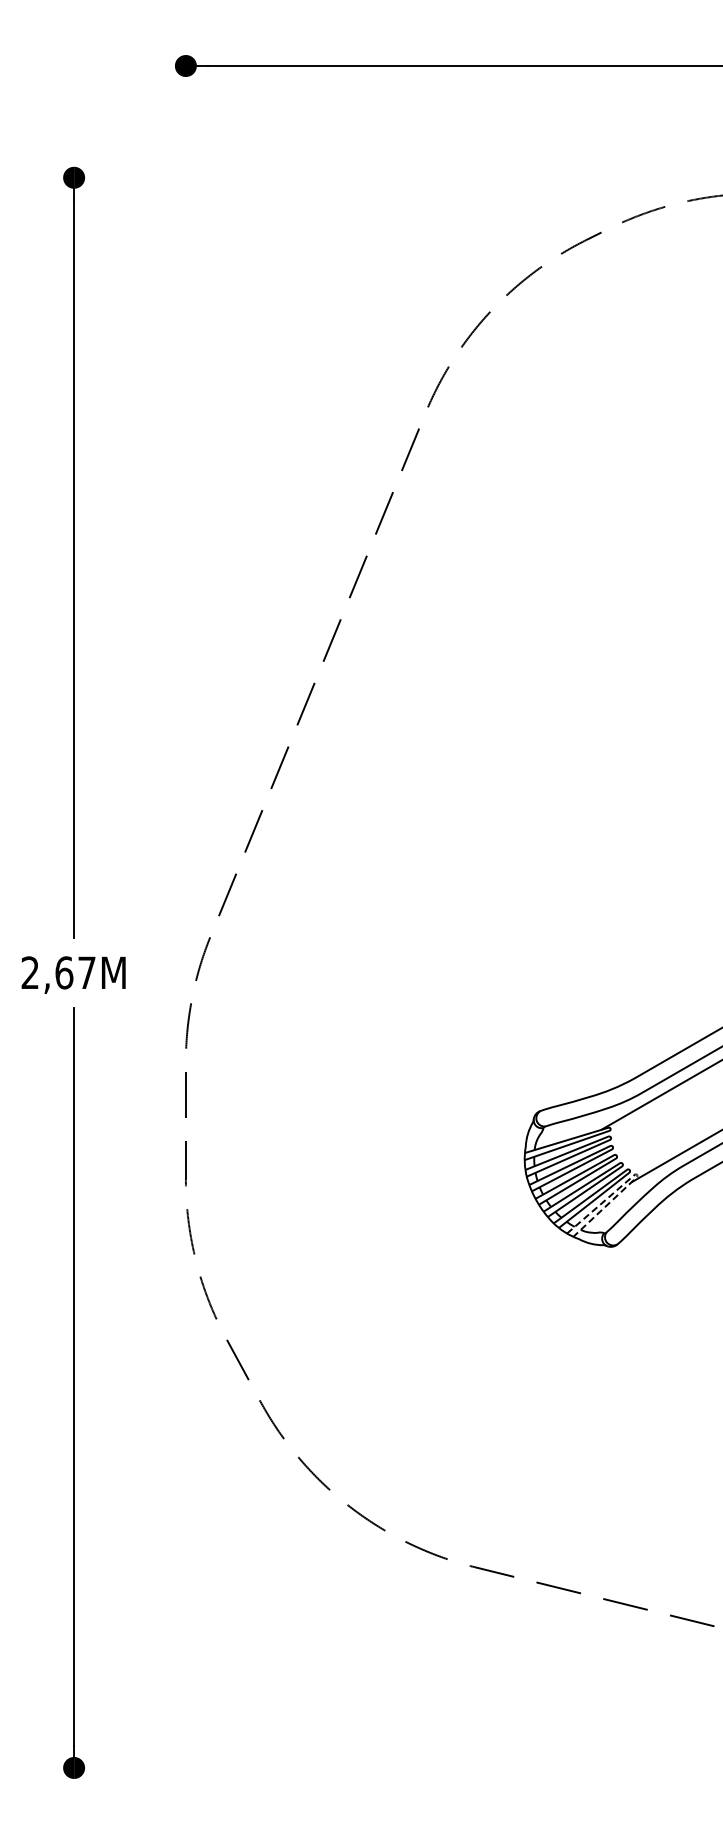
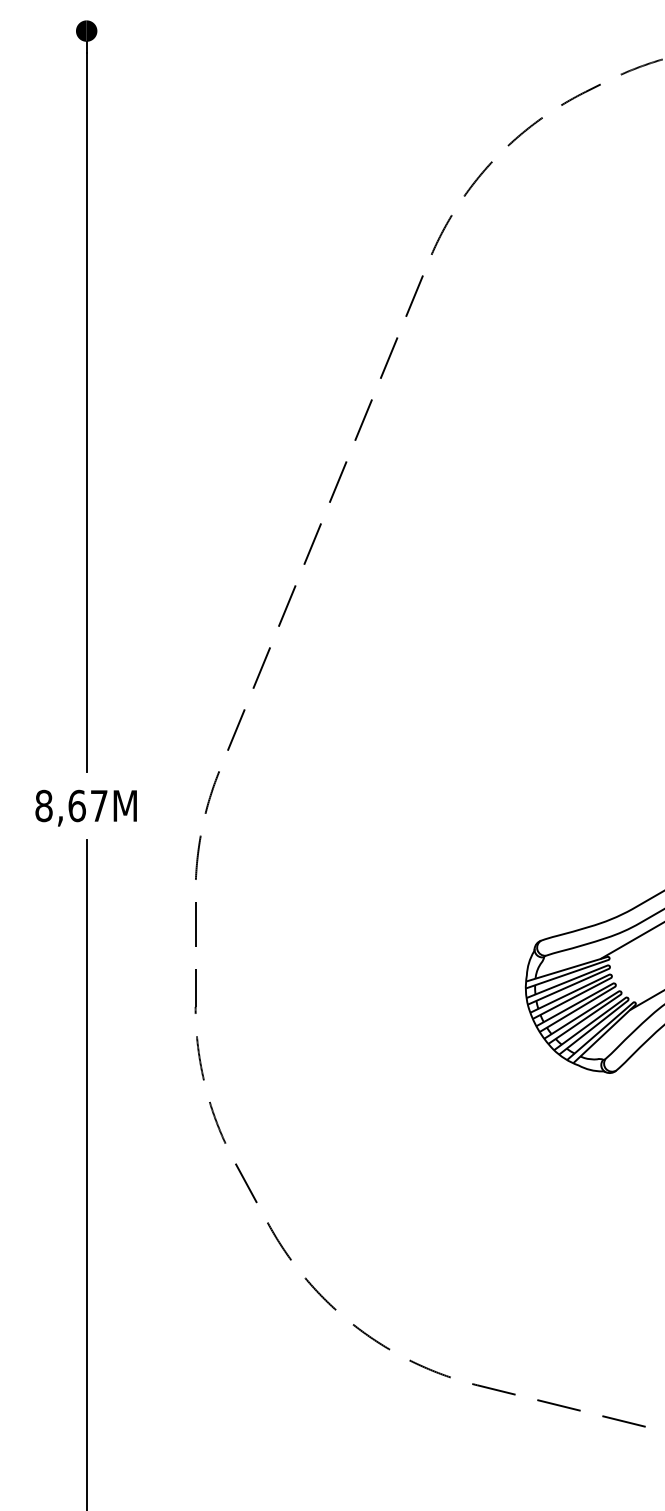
text: (30, 972) -> (44, 805), 2,67M -> 8,67M
line: (636, 1174) -> (634, 1002), dashed -> solid

